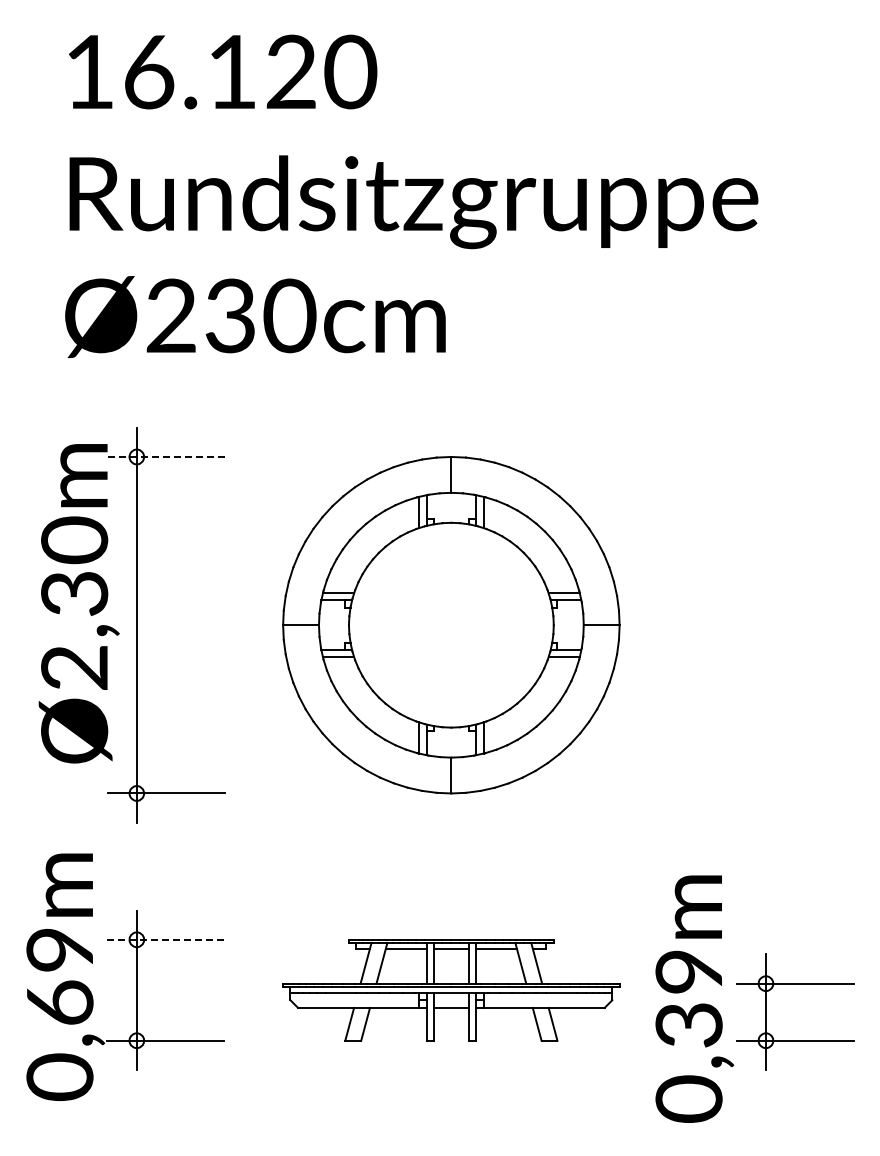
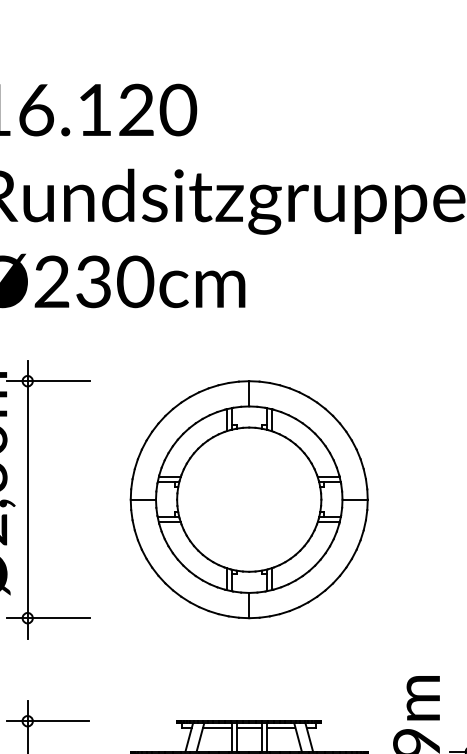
line: (166, 456) -> (48, 380), dashed -> solid
line: (165, 939) -> (47, 721), dashed -> solid

